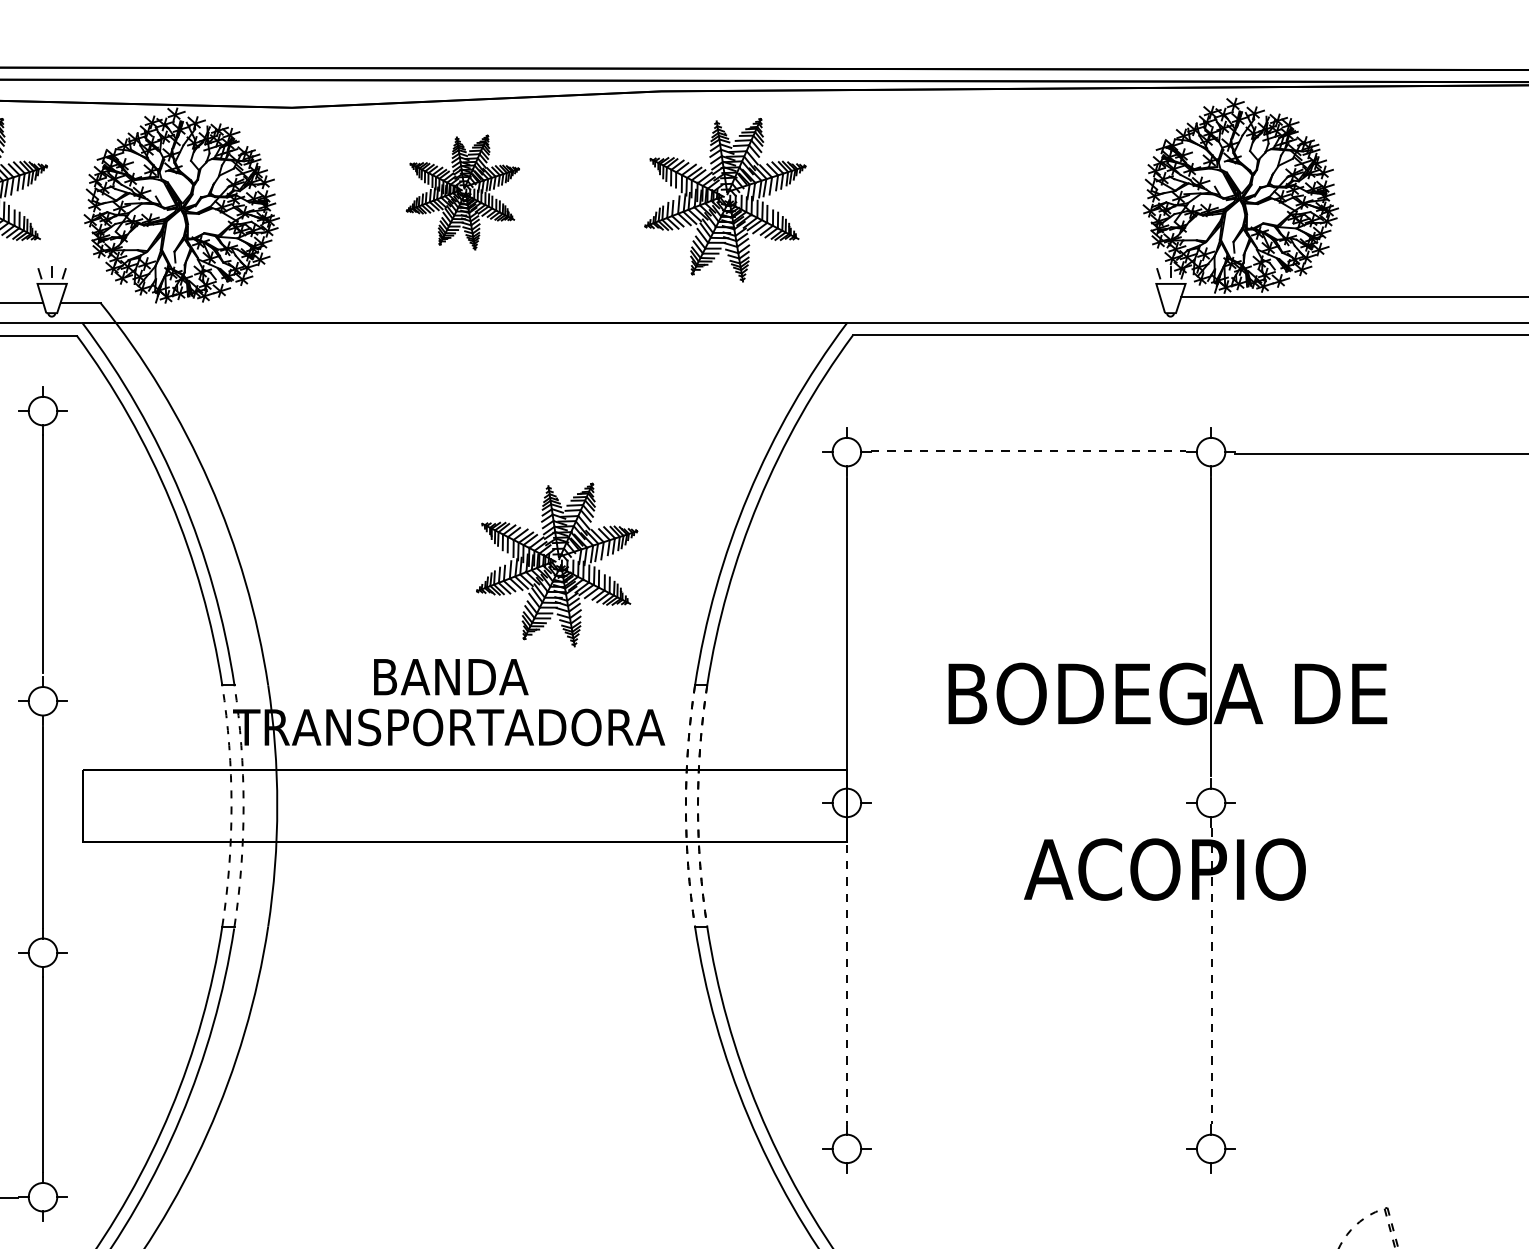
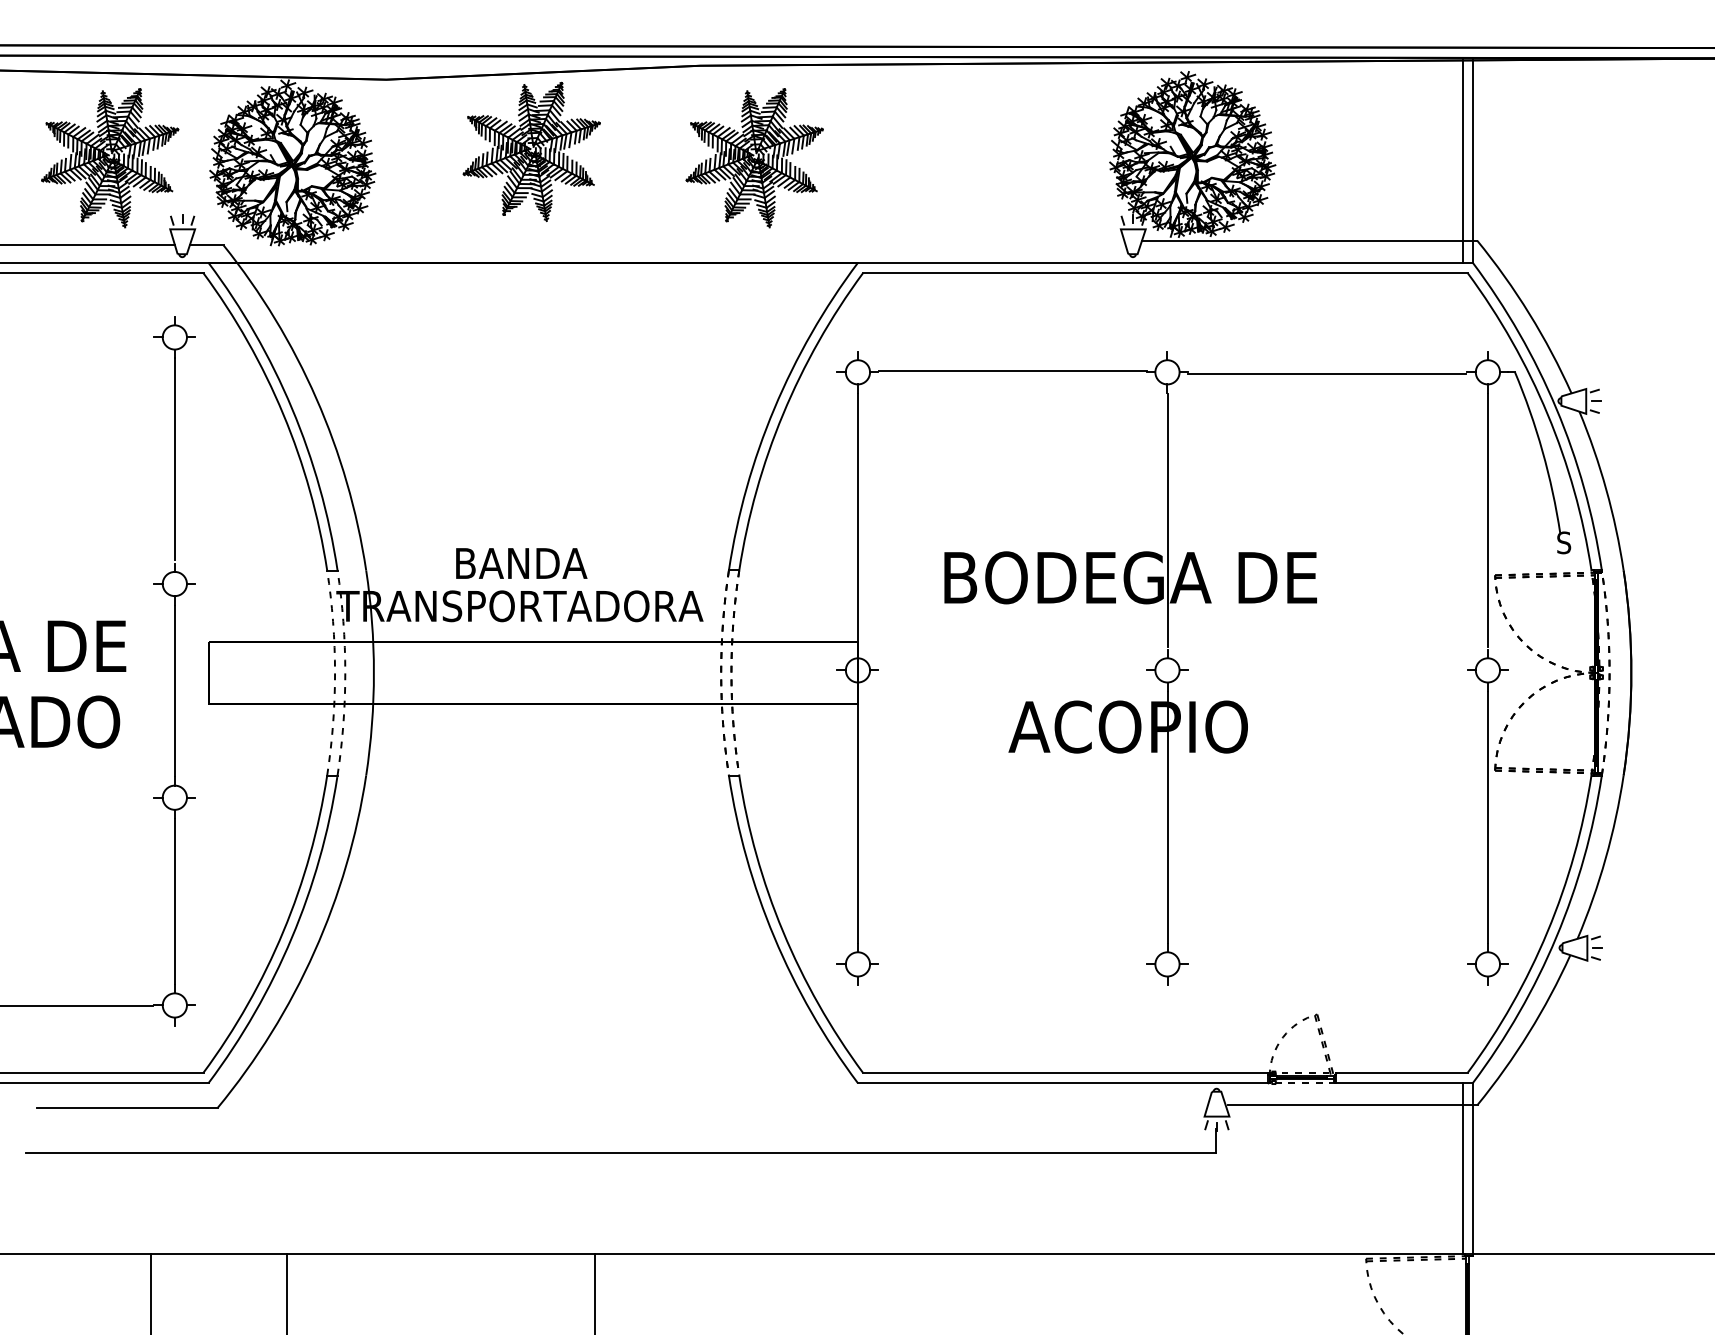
part: (462, 192) -> (531, 151), size x1.43
line: (1028, 451) -> (1012, 371), dashed -> solid
part: (556, 565) -> (611, 468), removed
line: (847, 977) -> (858, 818), dashed -> solid
line: (1211, 977) -> (1167, 818), dashed -> solid

